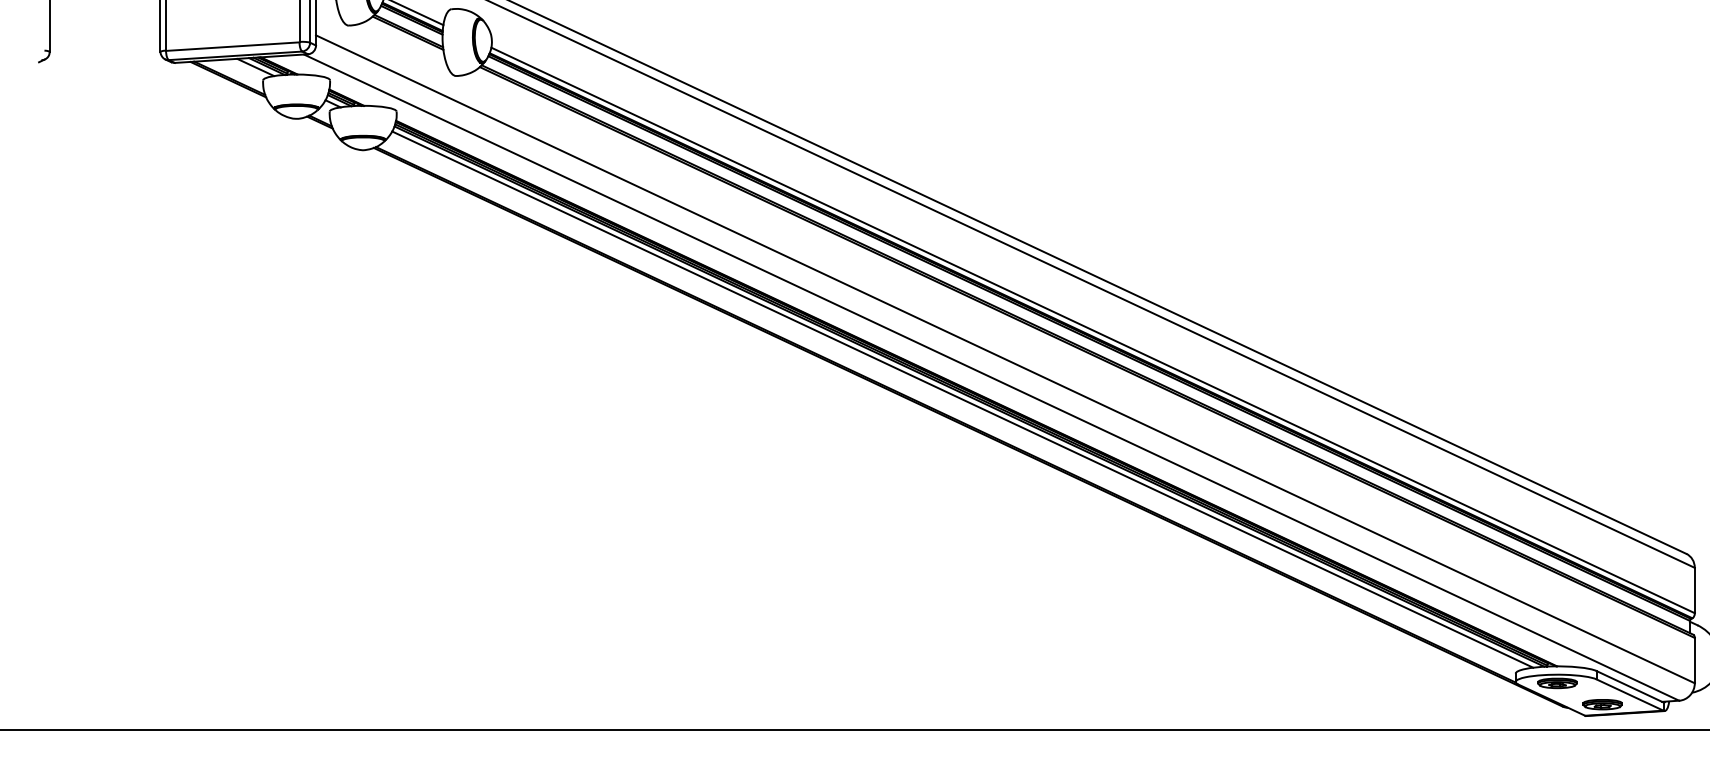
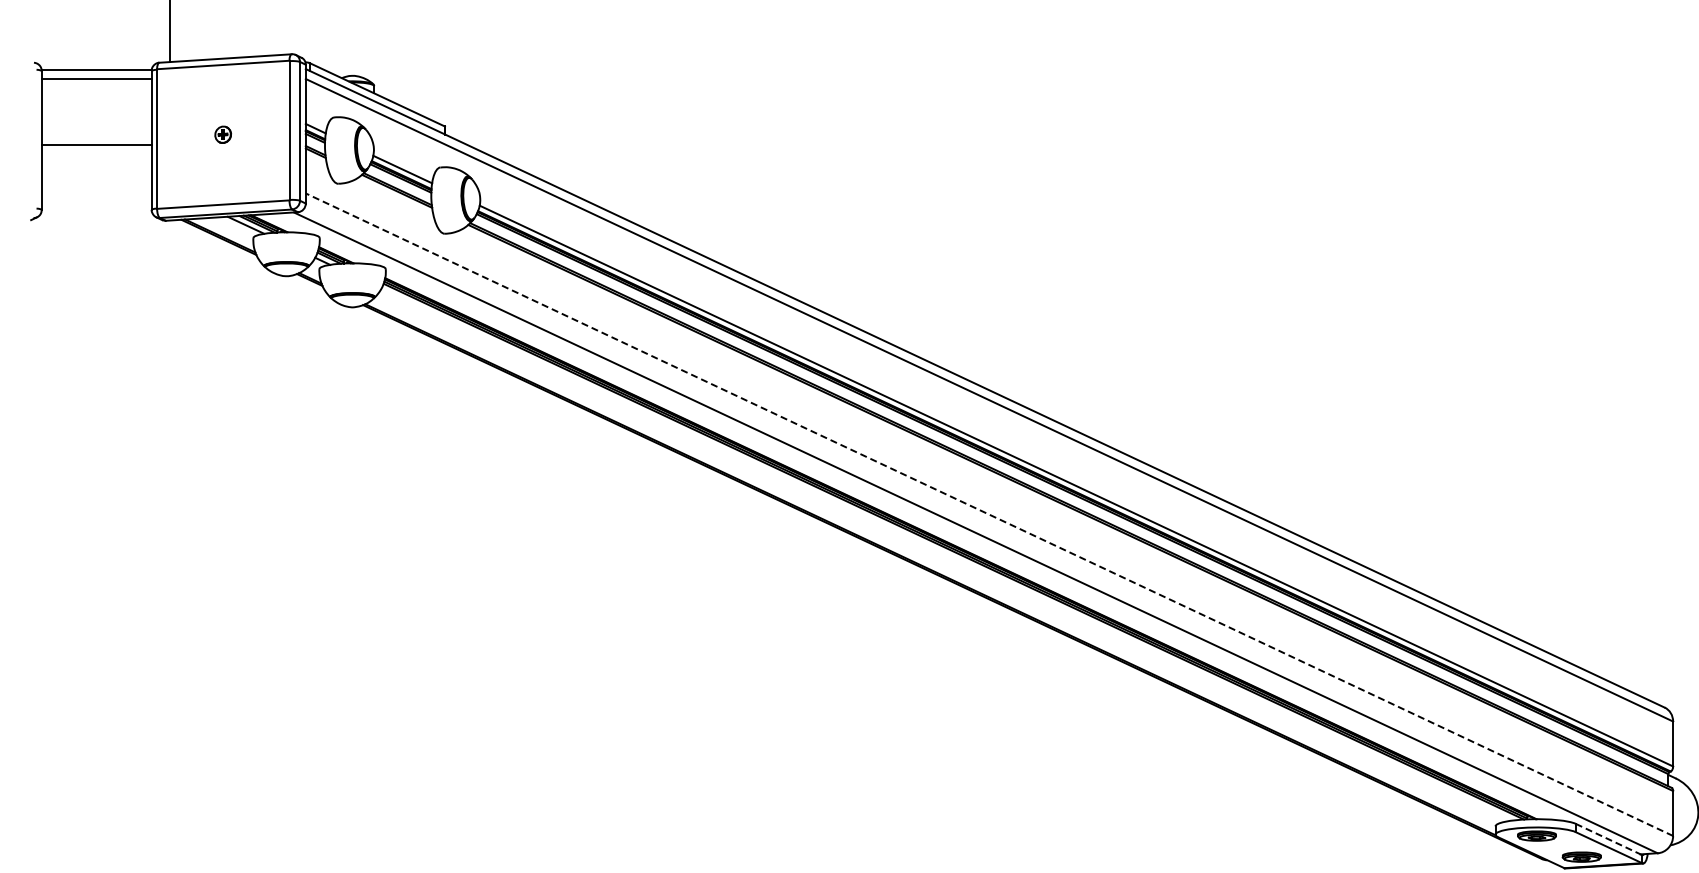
line: (1005, 359) -> (989, 514), solid -> dashed
line: (962, 399) -> (946, 554), removed
line: (1629, 686) -> (1608, 839), solid -> dashed

